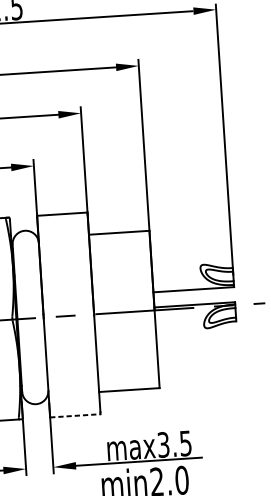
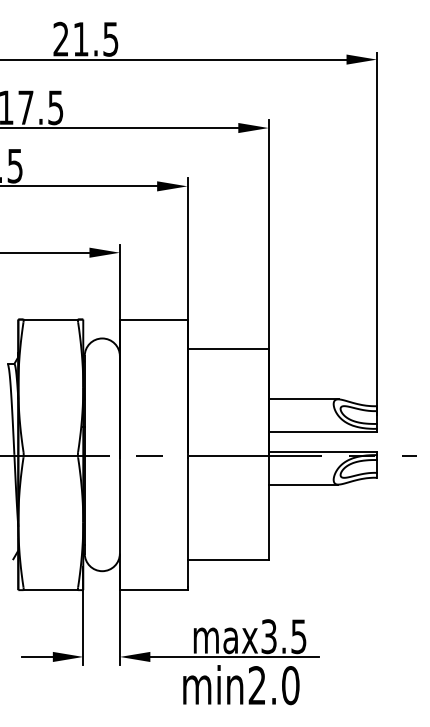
line: (177, 266) -> (303, 399), added
line: (181, 329) -> (303, 484), added
line: (75, 416) -> (153, 590), dashed -> solid

